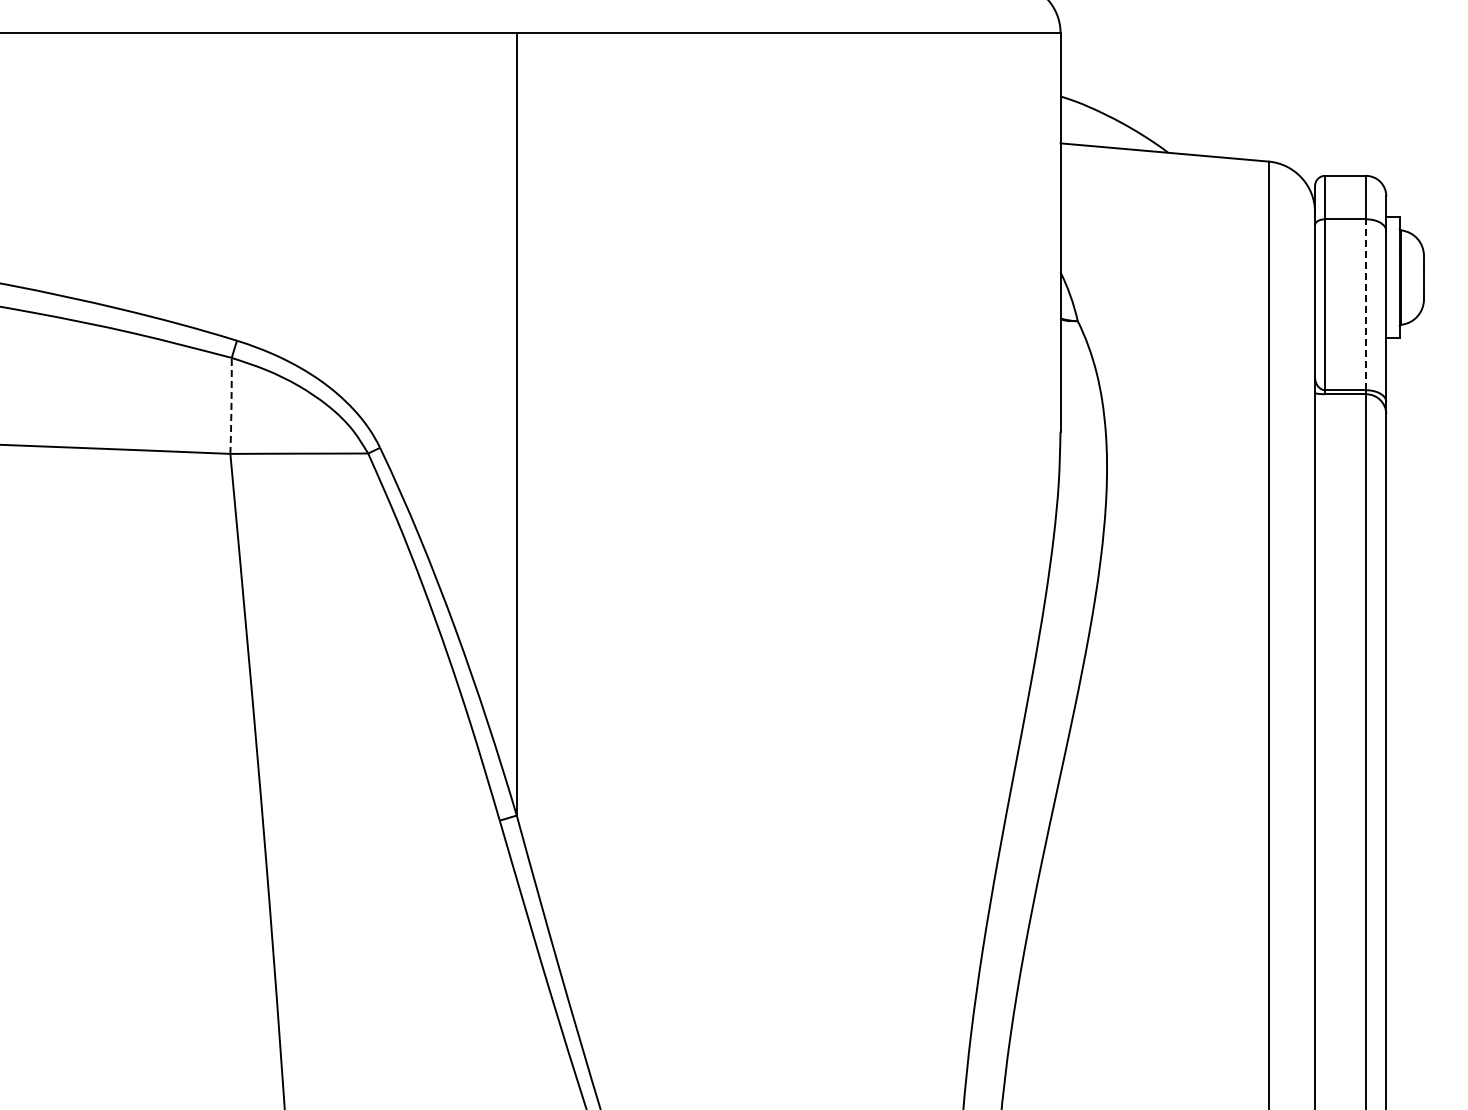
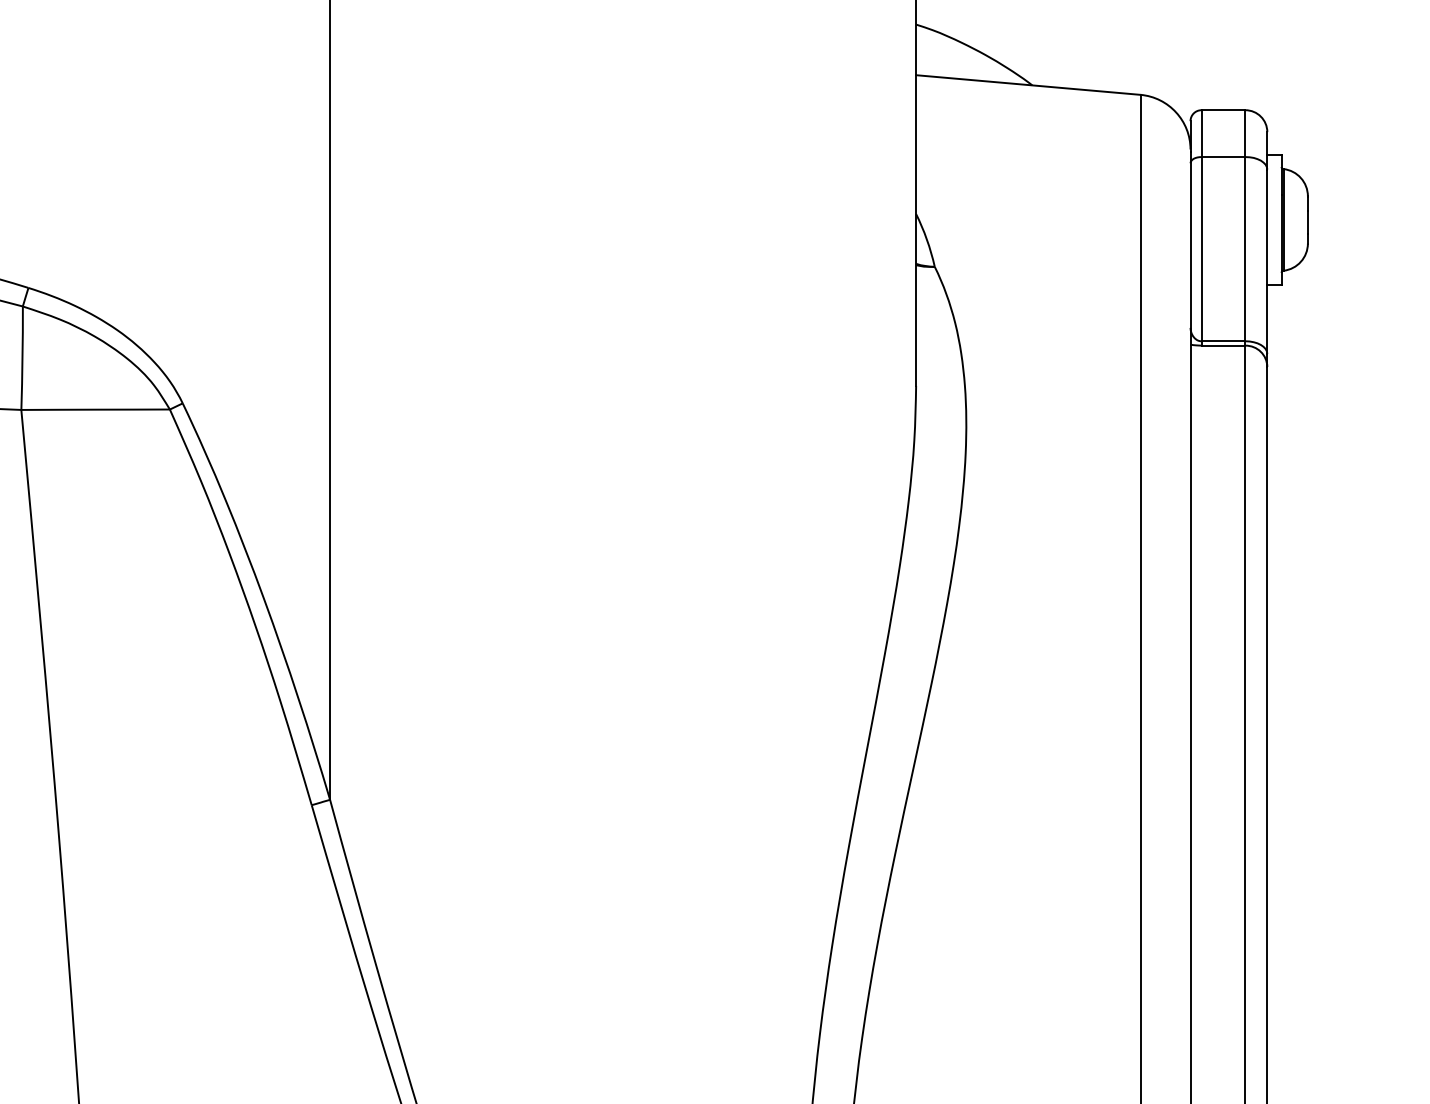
line: (1365, 304) -> (1244, 248), dashed -> solid
arc: (231, 405) -> (22, 357), dashed -> solid

